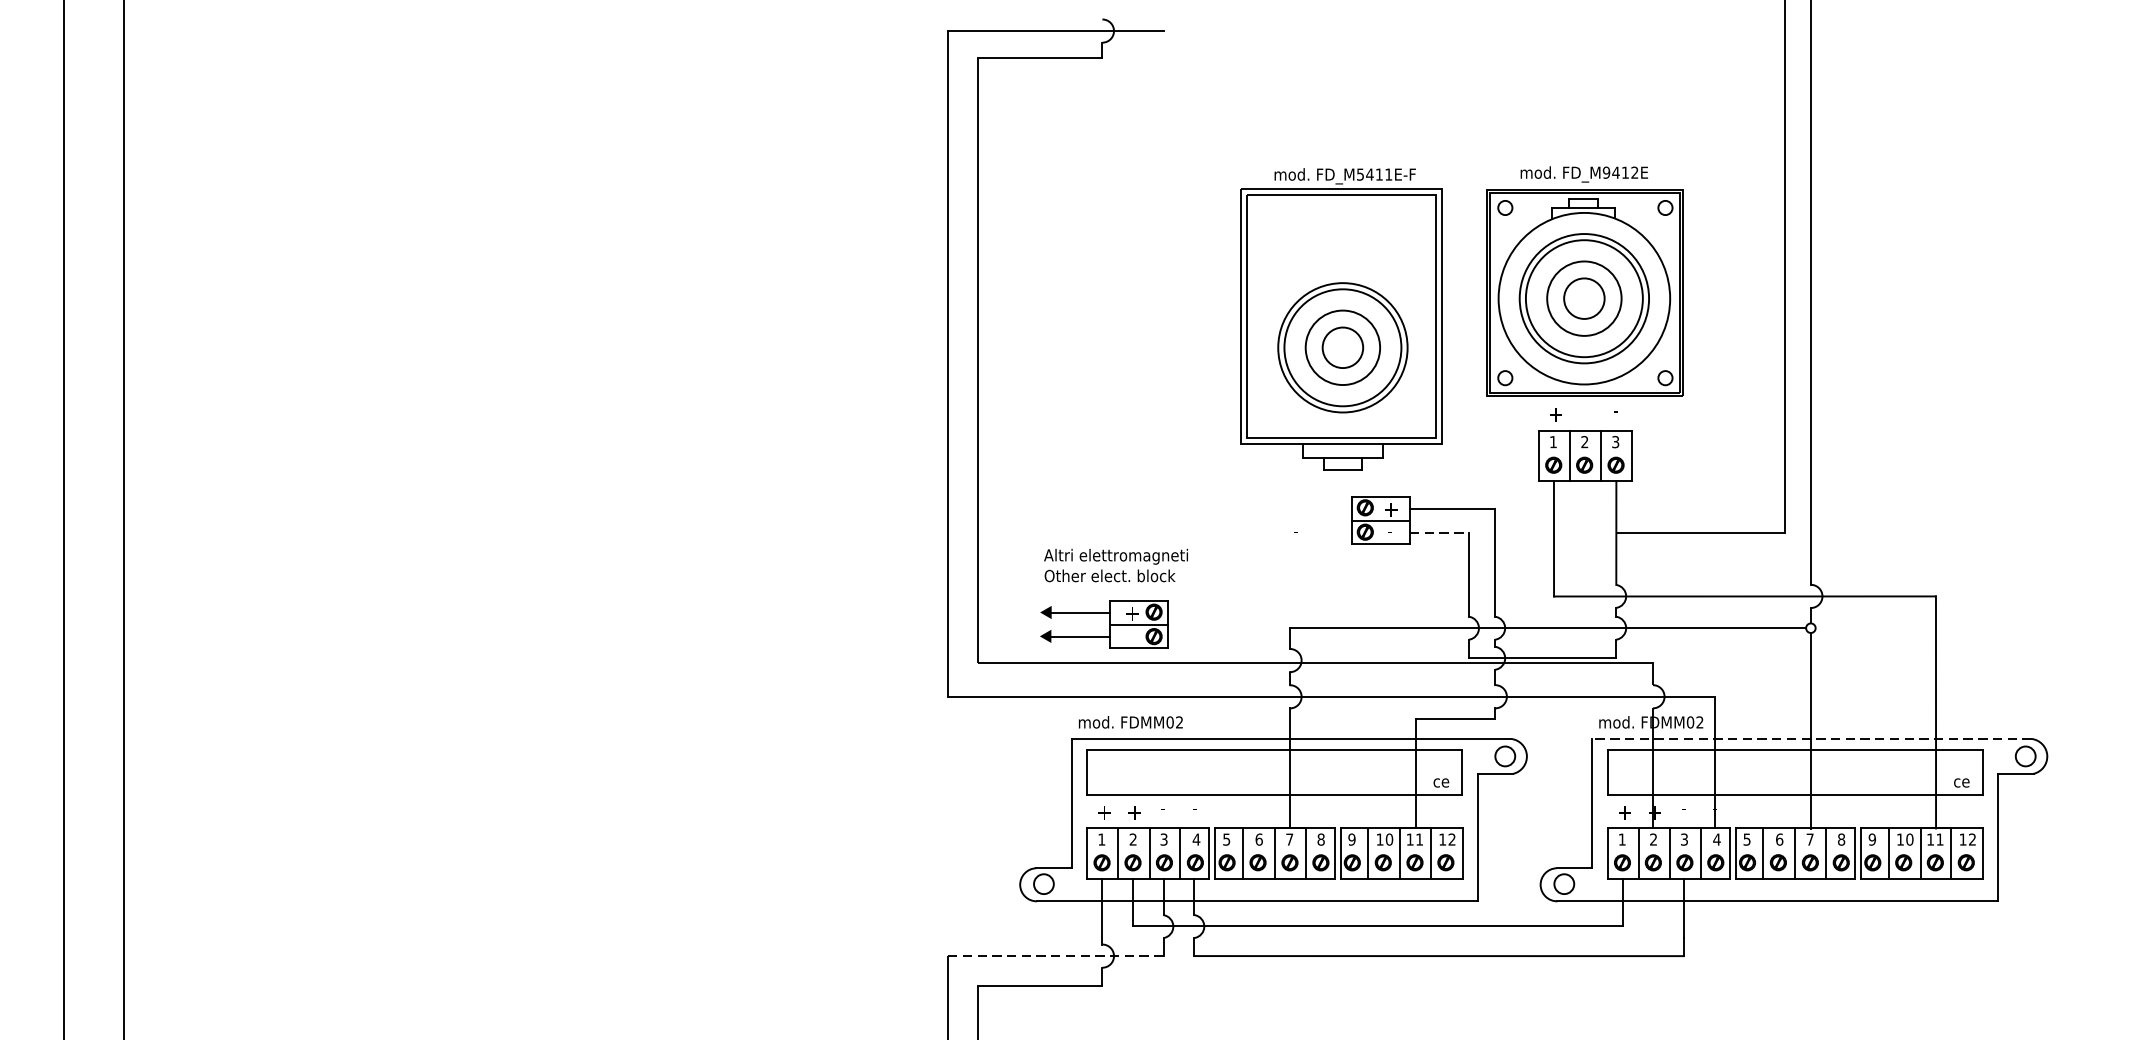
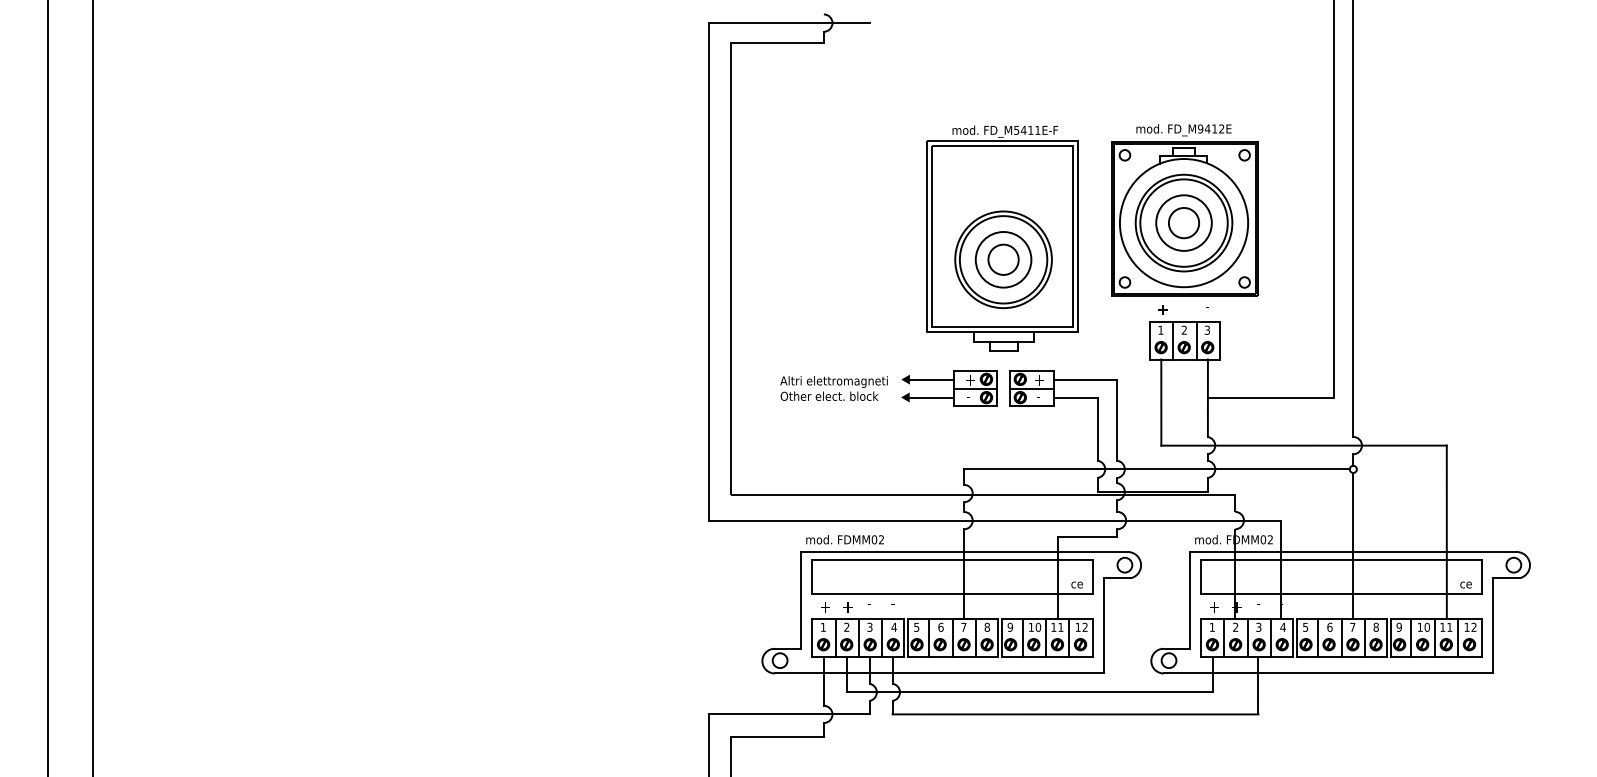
line: (1440, 533) -> (1076, 398), dashed -> solid
text: (1115, 565) -> (833, 388), moved
part: (1104, 624) -> (949, 388), moved
line: (1811, 739) -> (1353, 552), dashed -> solid
line: (1055, 956) -> (788, 714), dashed -> solid

